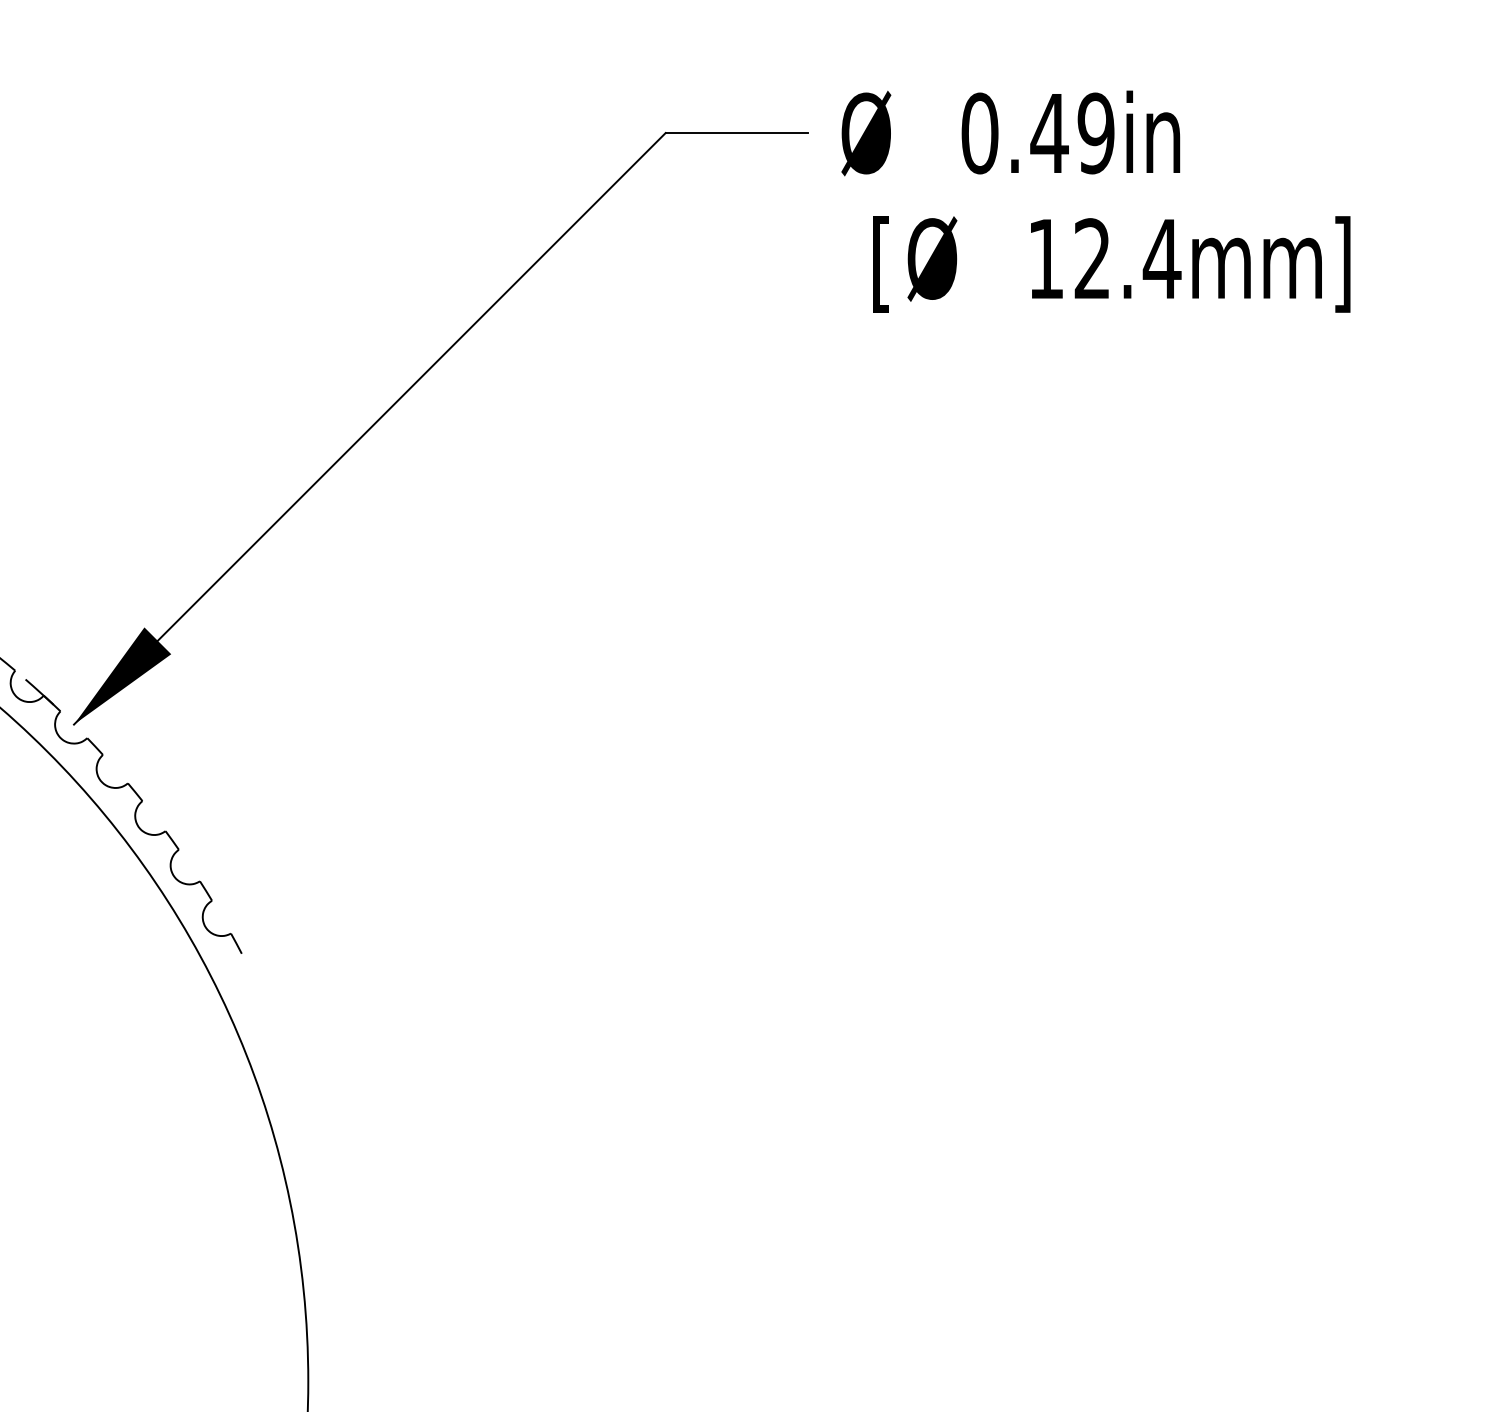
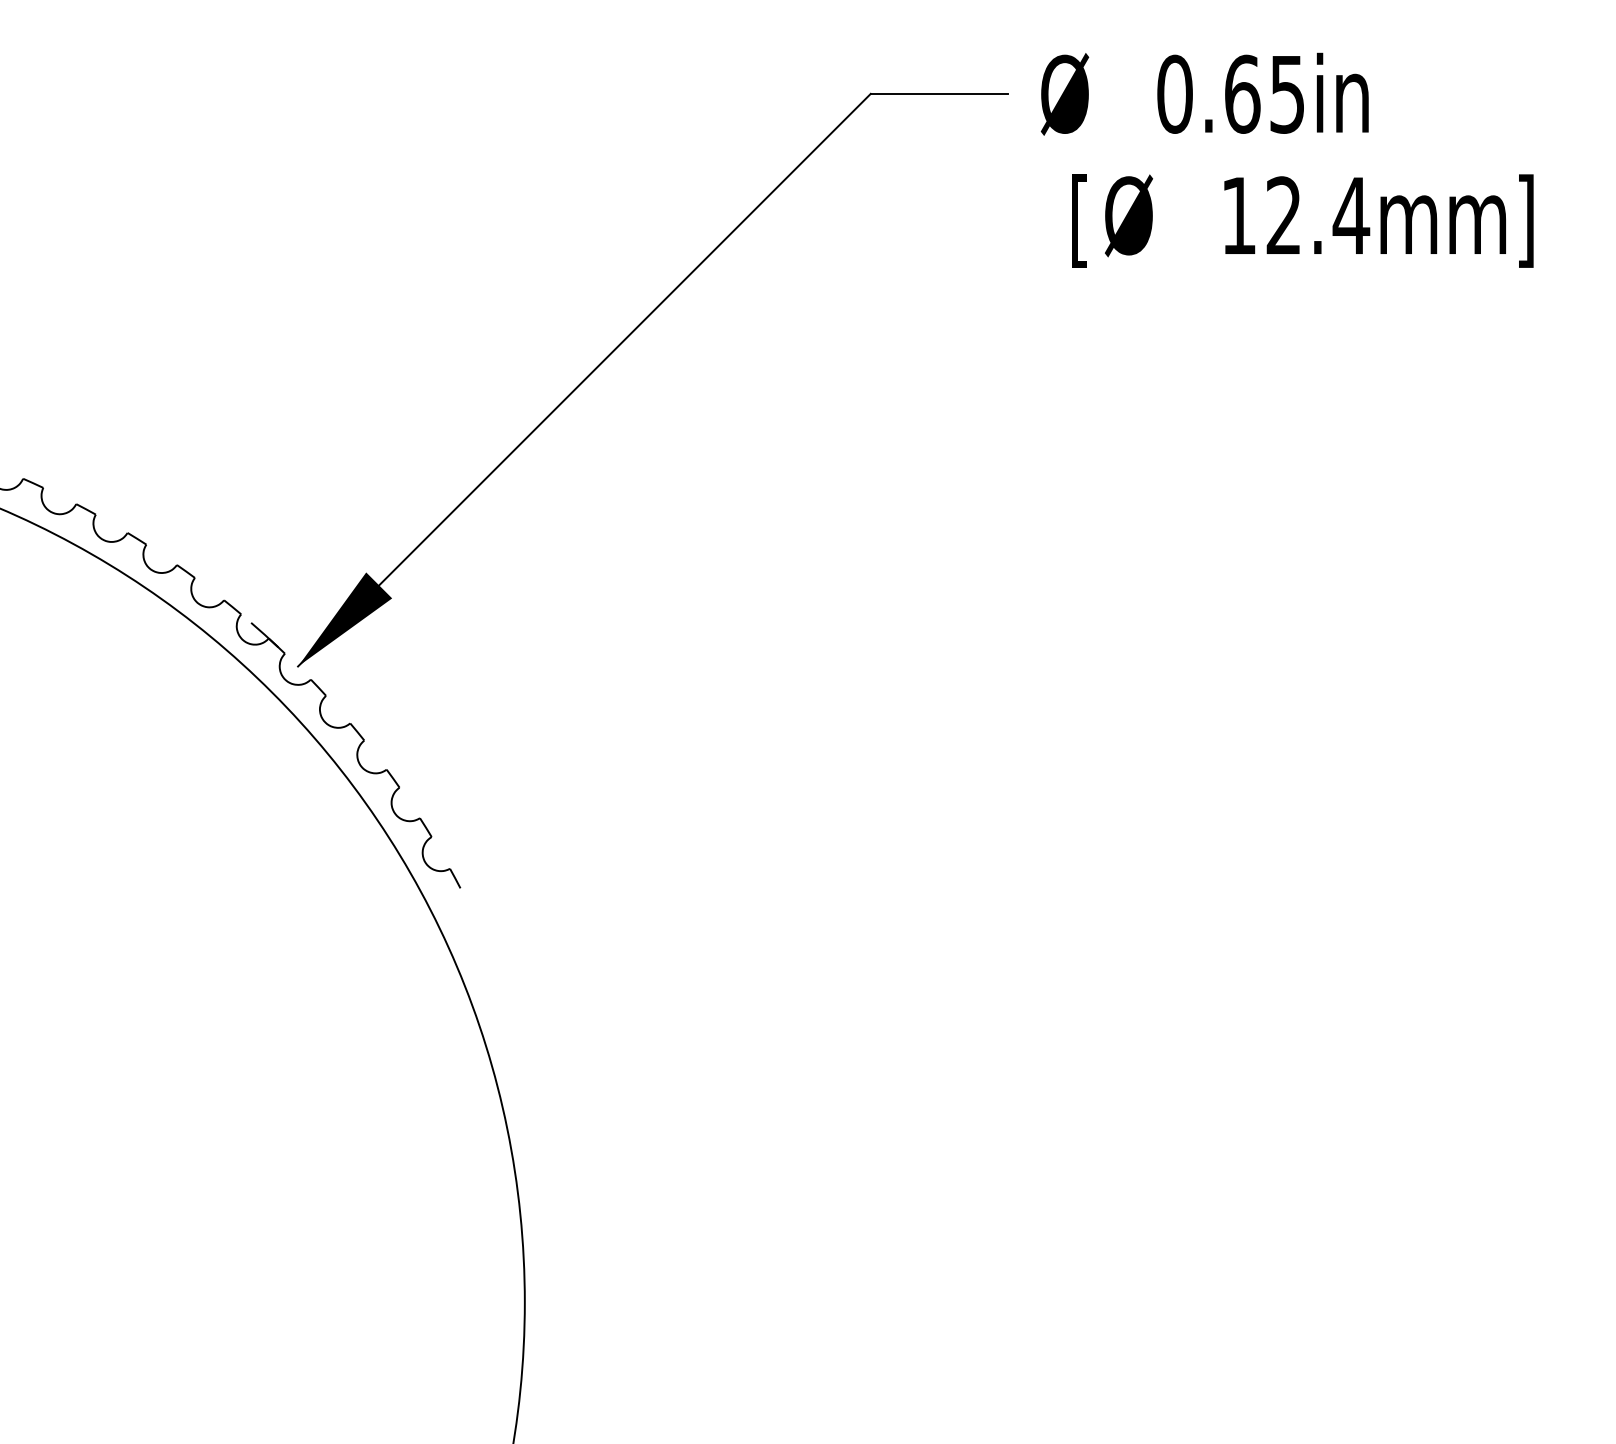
text: (1072, 132) -> (1264, 93), 0.49in -> 0.65in

